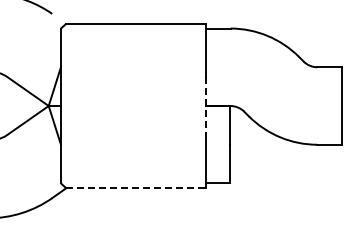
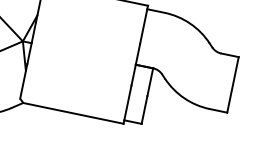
line: (206, 106) -> (135, 65), dashed -> solid
line: (136, 188) -> (73, 113), dashed -> solid

